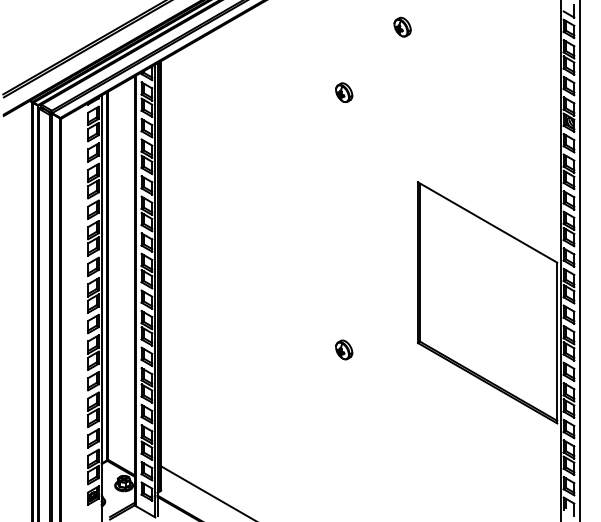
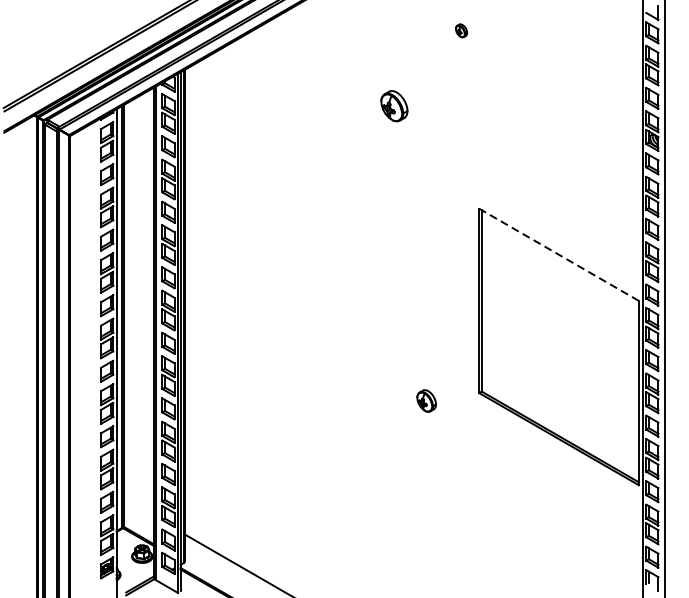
part: (402, 26) -> (461, 30), size x0.6
part: (344, 92) -> (394, 105), size x1.4
line: (487, 222) -> (558, 254), solid -> dashed
part: (344, 349) -> (427, 400), moved

